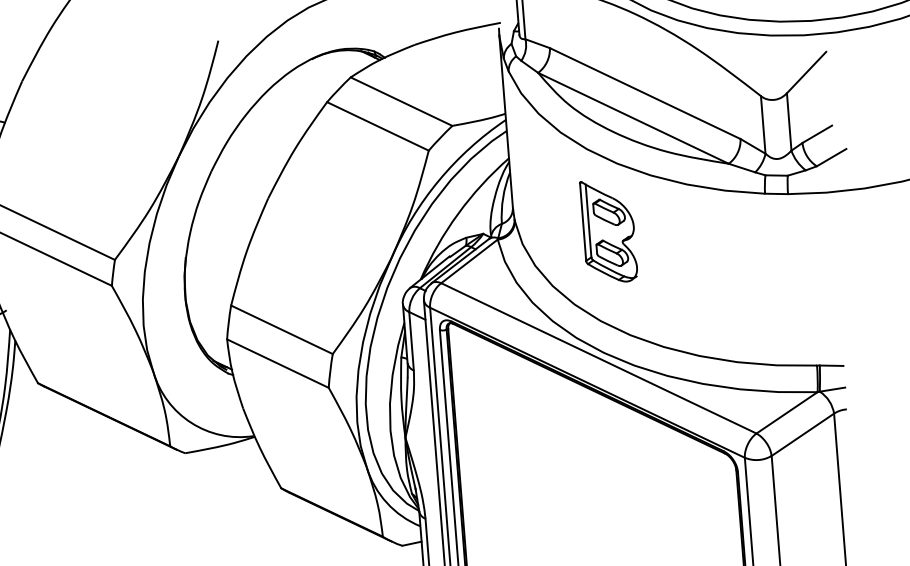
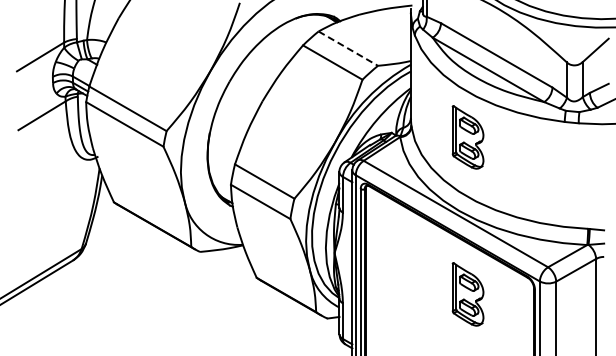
line: (401, 101) -> (348, 48), solid -> dashed
part: (628, 488) -> (467, 294), added

